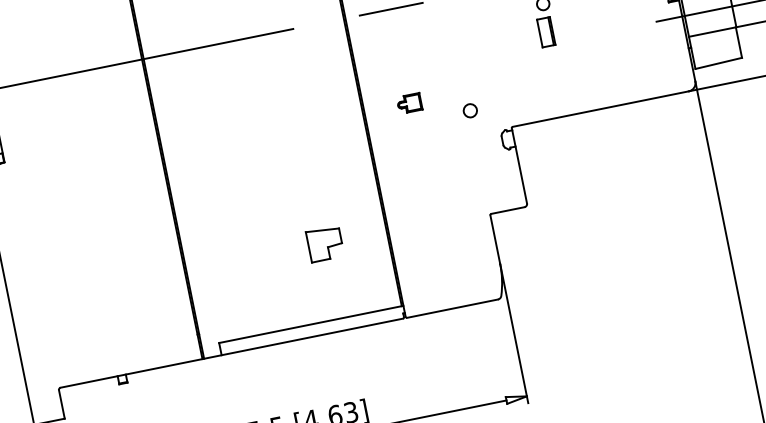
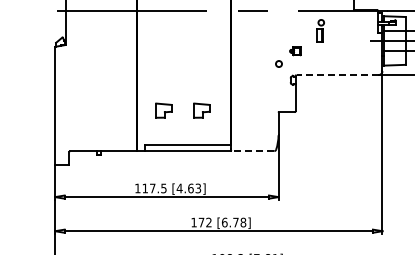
part: (409, 103) -> (295, 51), moved
line: (600, 110) -> (337, 75), solid -> dashed
part: (242, 260) -> (163, 110), added
line: (451, 309) -> (252, 151), solid -> dashed

